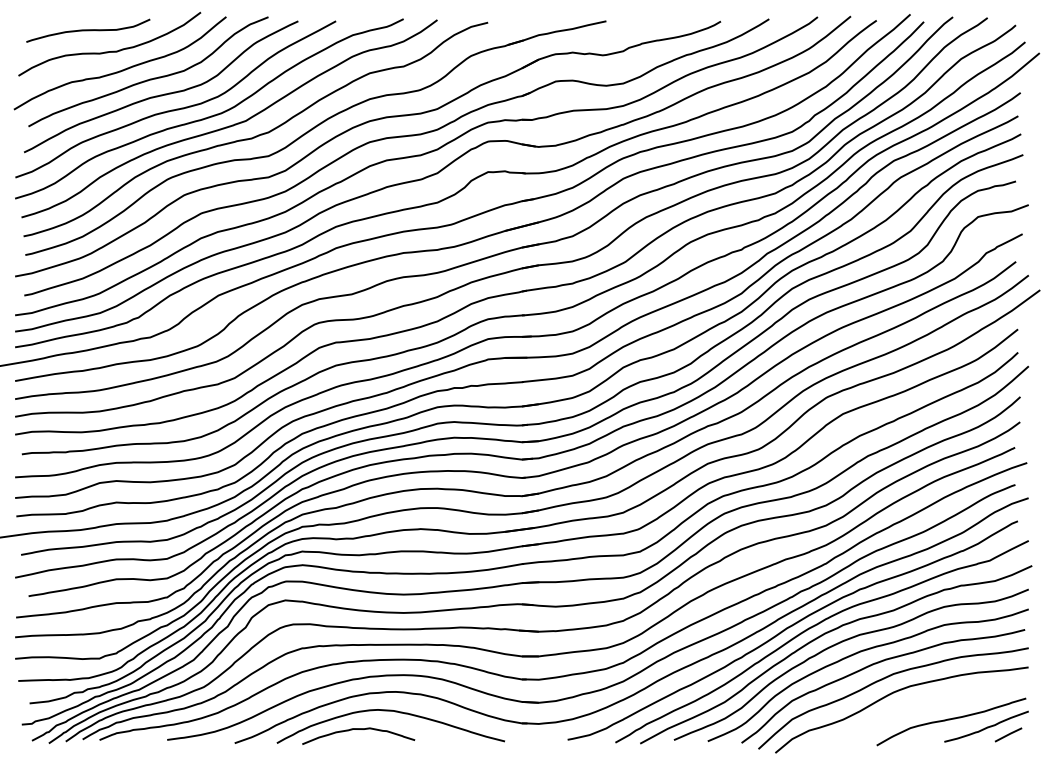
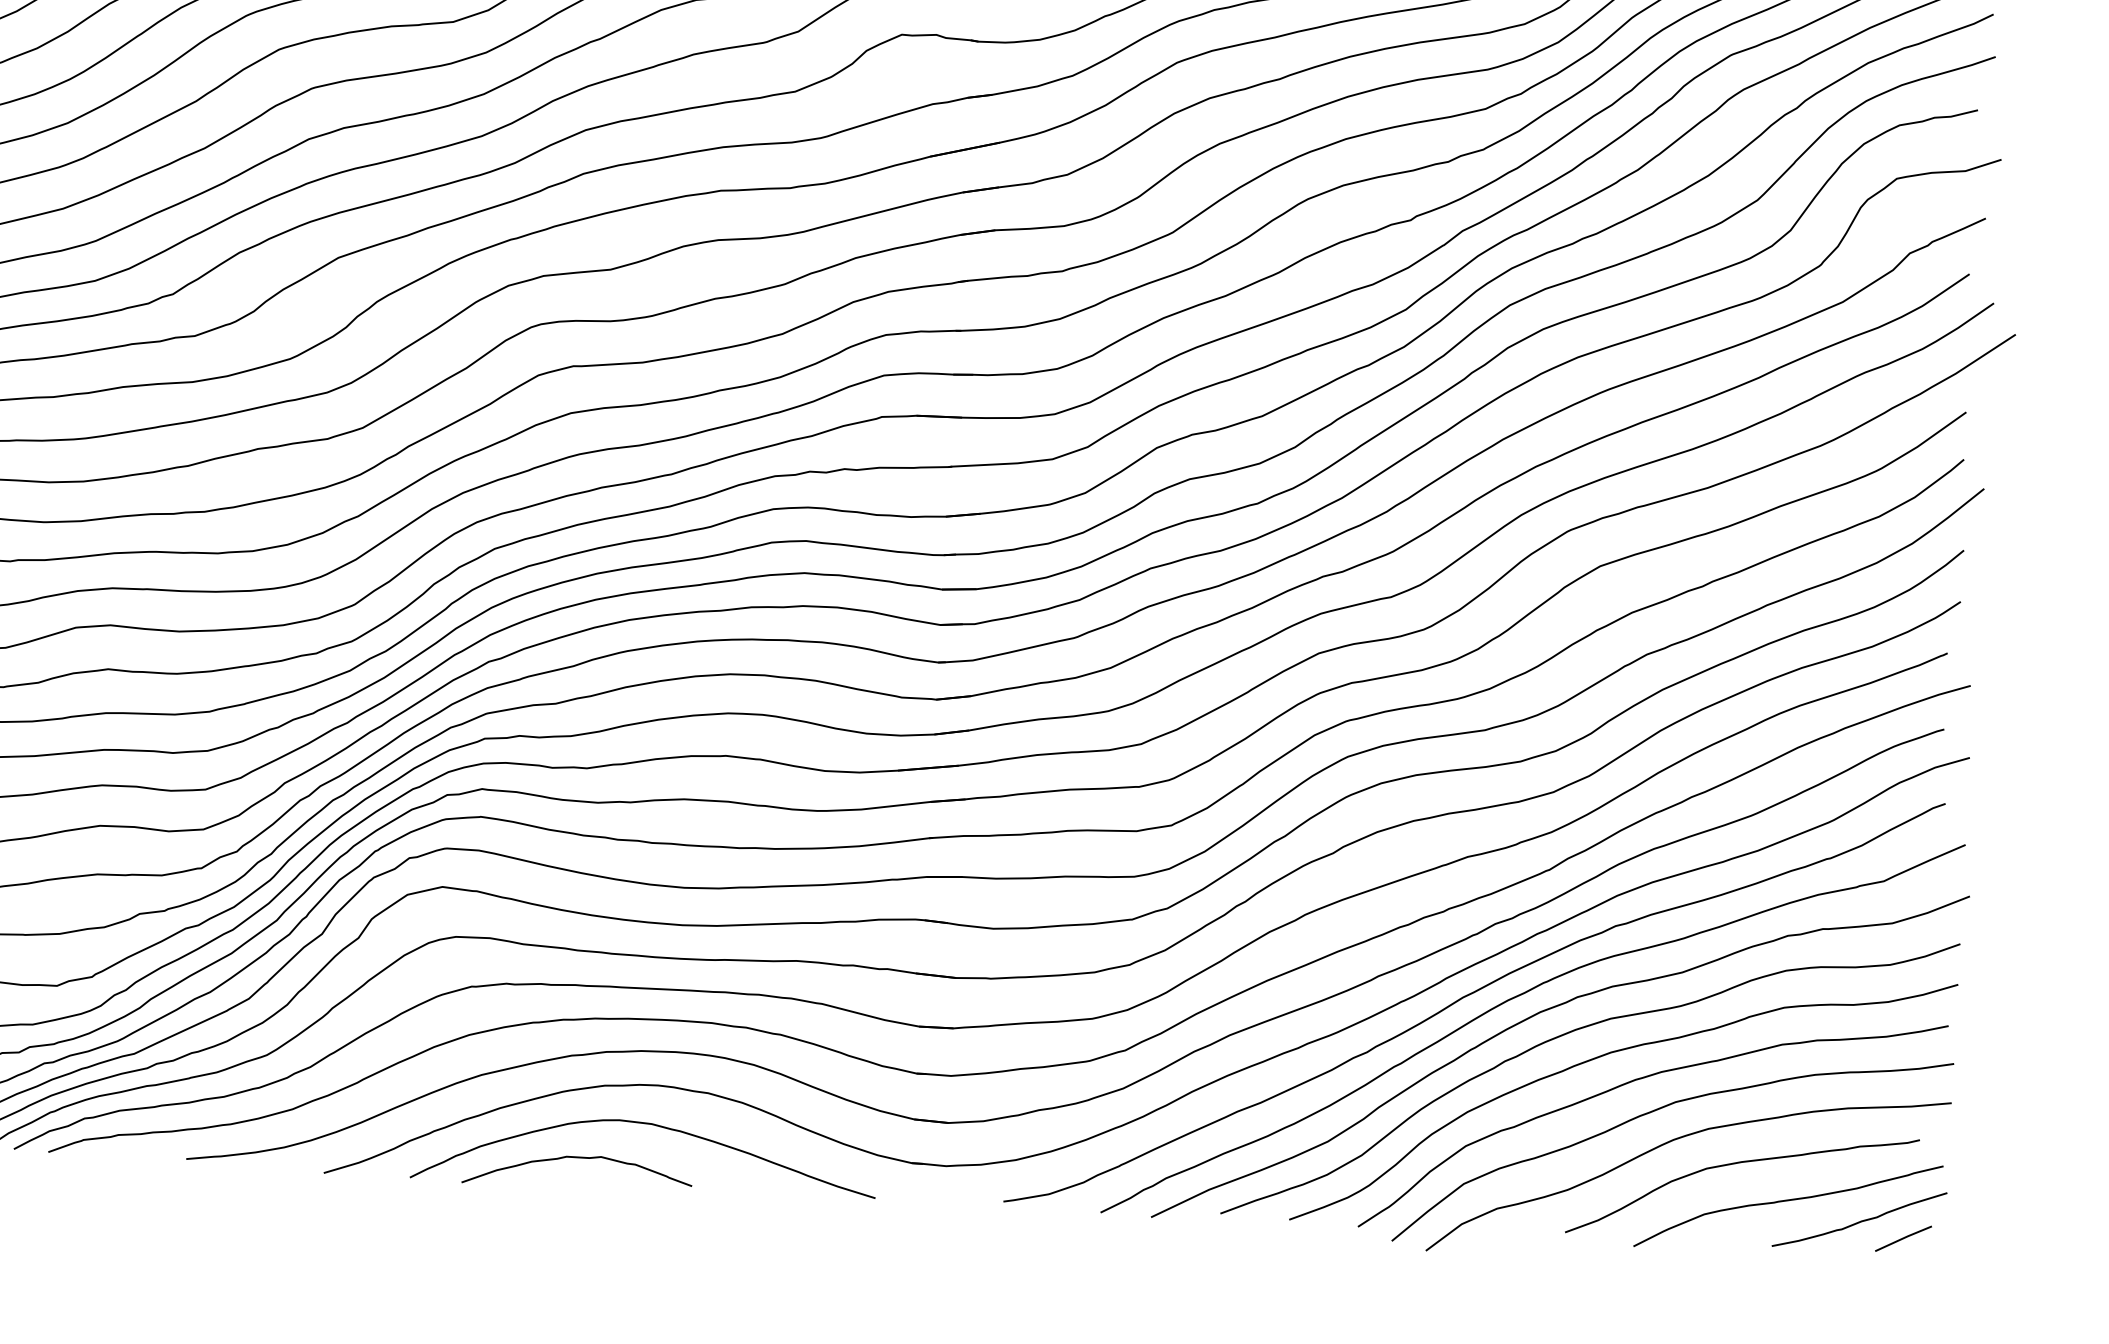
curve: (924, 703) -> (1735, 1165), added

